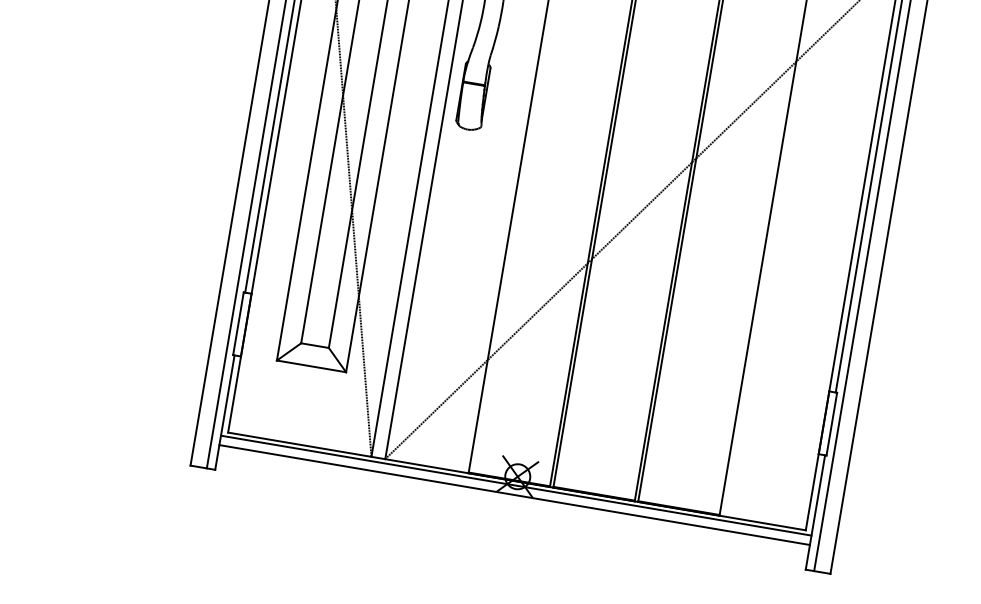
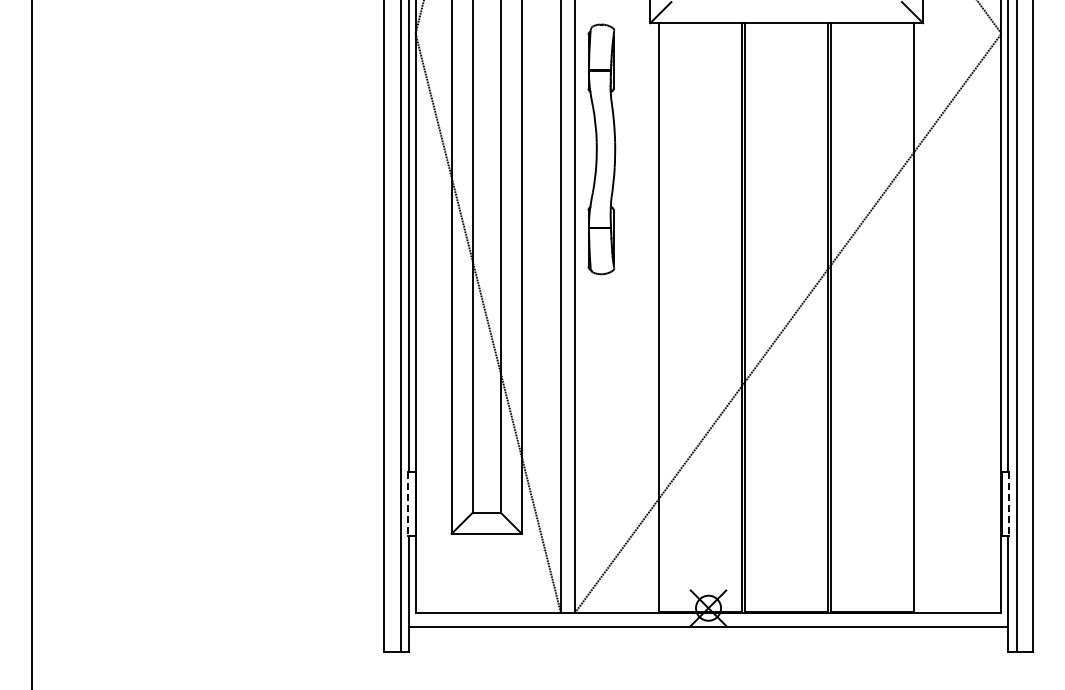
line: (238, 323) -> (407, 503), solid -> dashed
line: (831, 423) -> (1009, 503), solid -> dashed
line: (516, 485) -> (708, 617), removed

